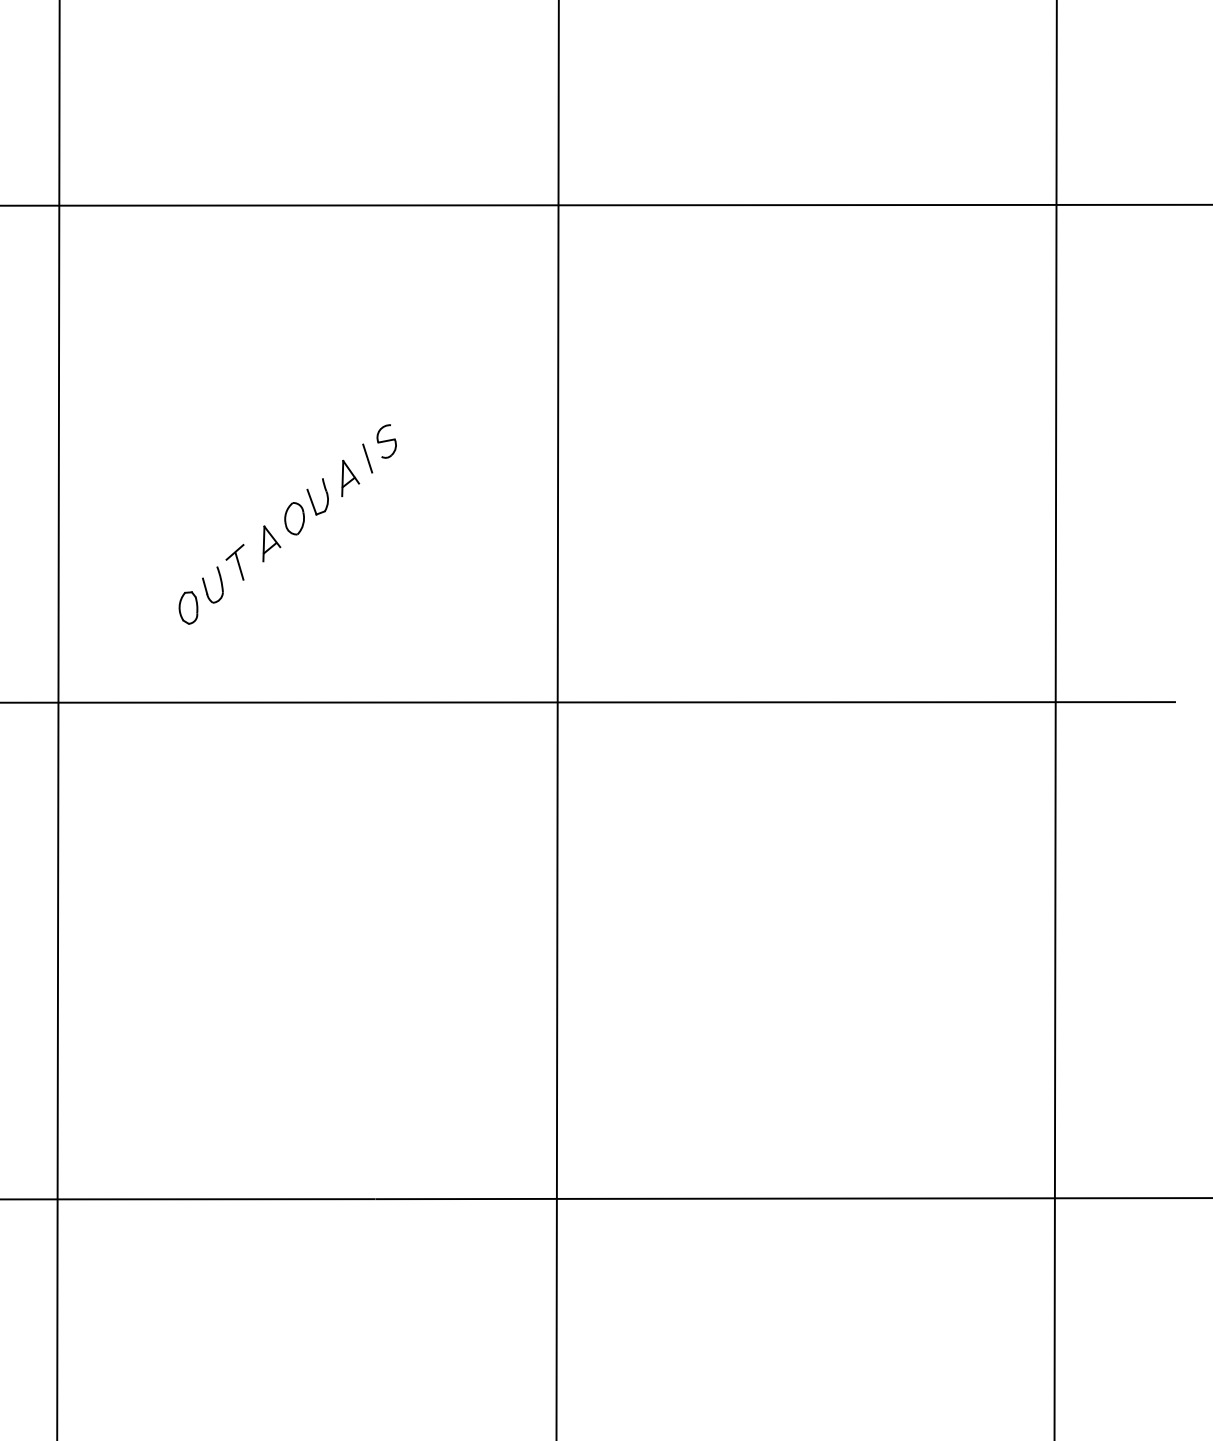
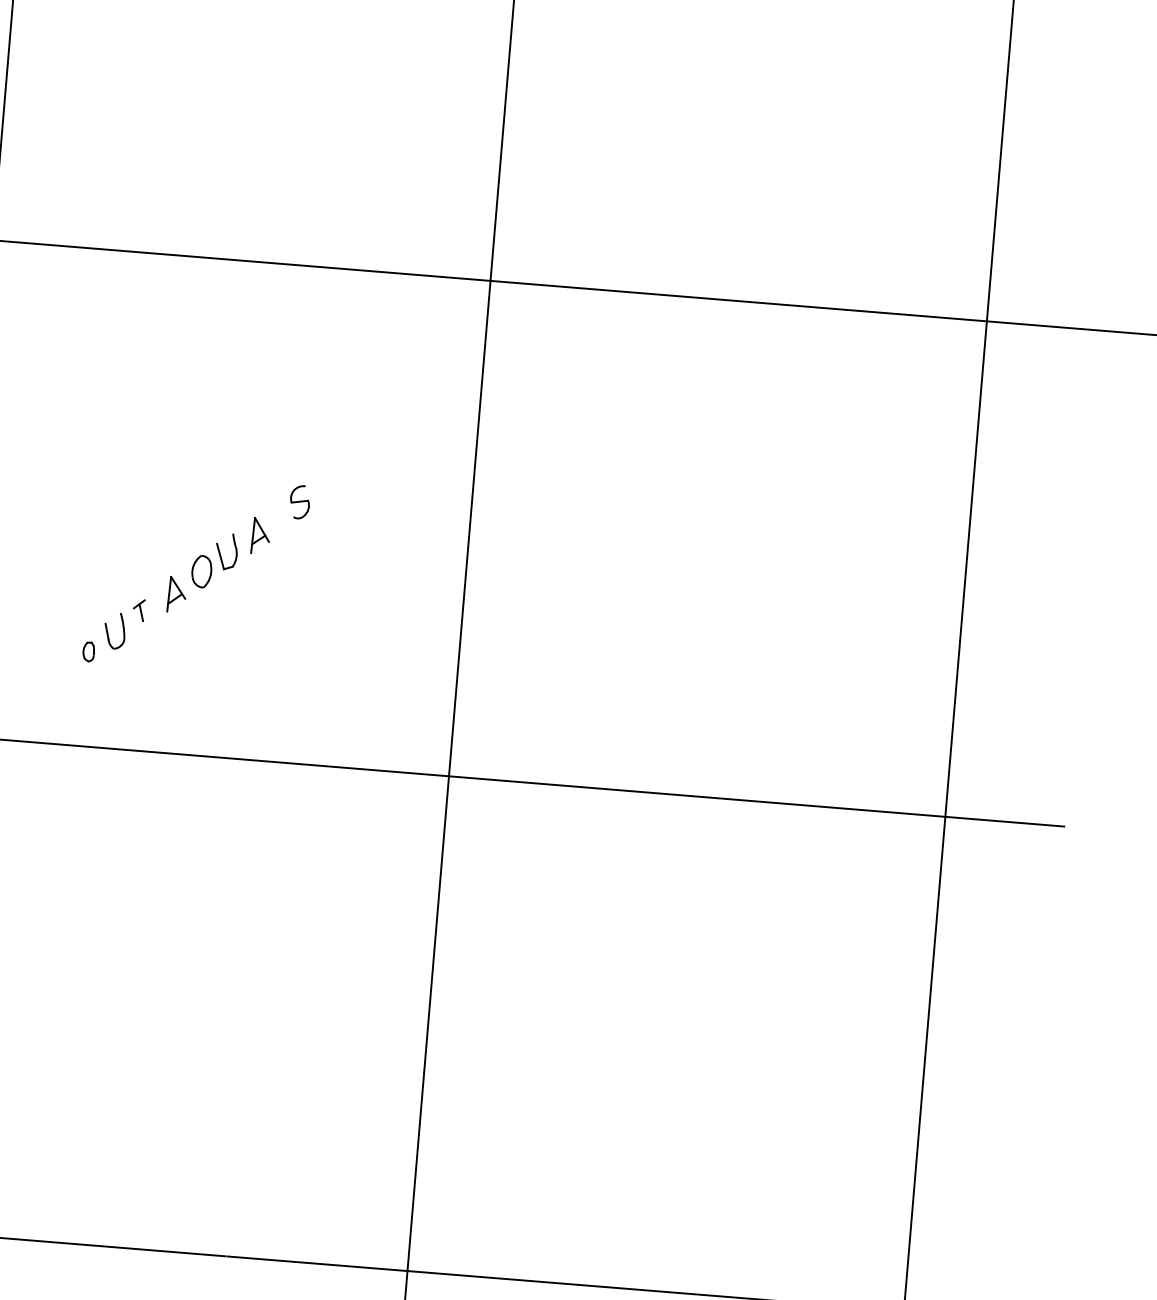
line: (367, 458) -> (279, 517), removed
part: (234, 562) -> (138, 610), size x0.6
part: (188, 607) -> (88, 651), size x0.6

